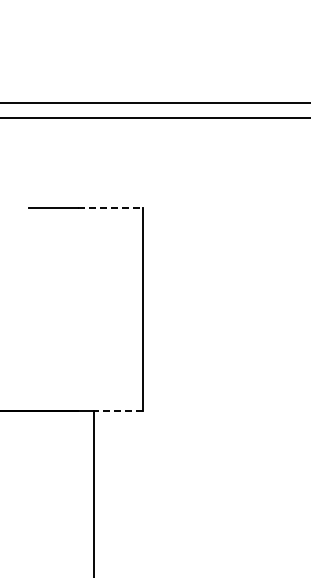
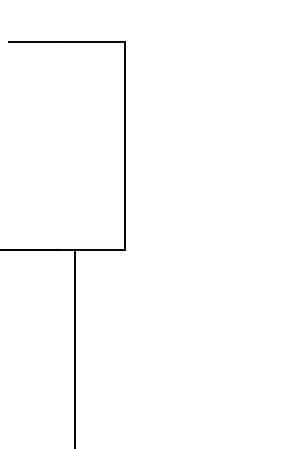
line: (111, 208) -> (92, 42), dashed -> solid
line: (118, 410) -> (99, 249), dashed -> solid

